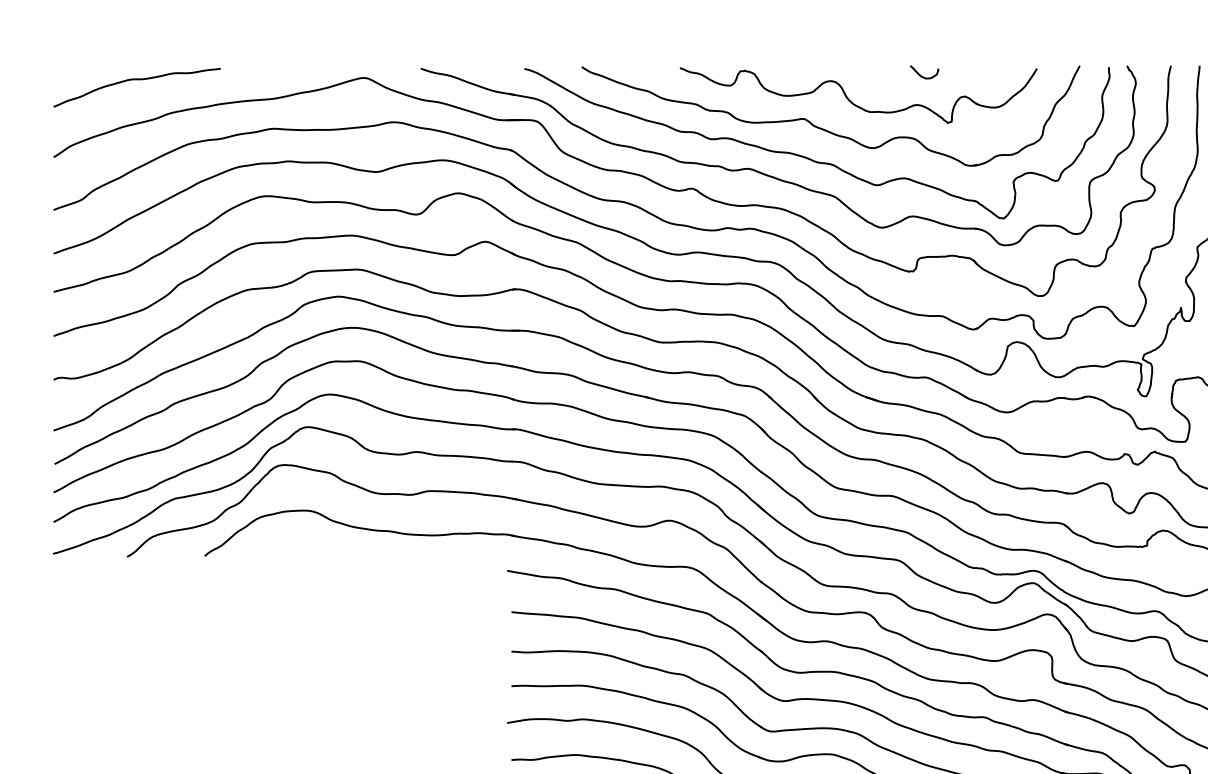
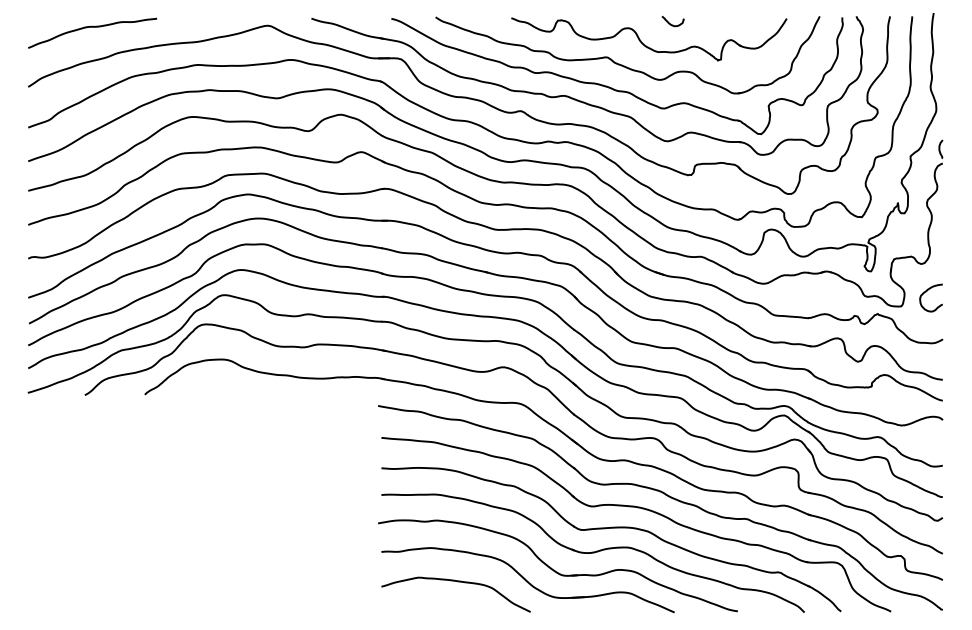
curve: (921, 75) -> (670, 23), moved

